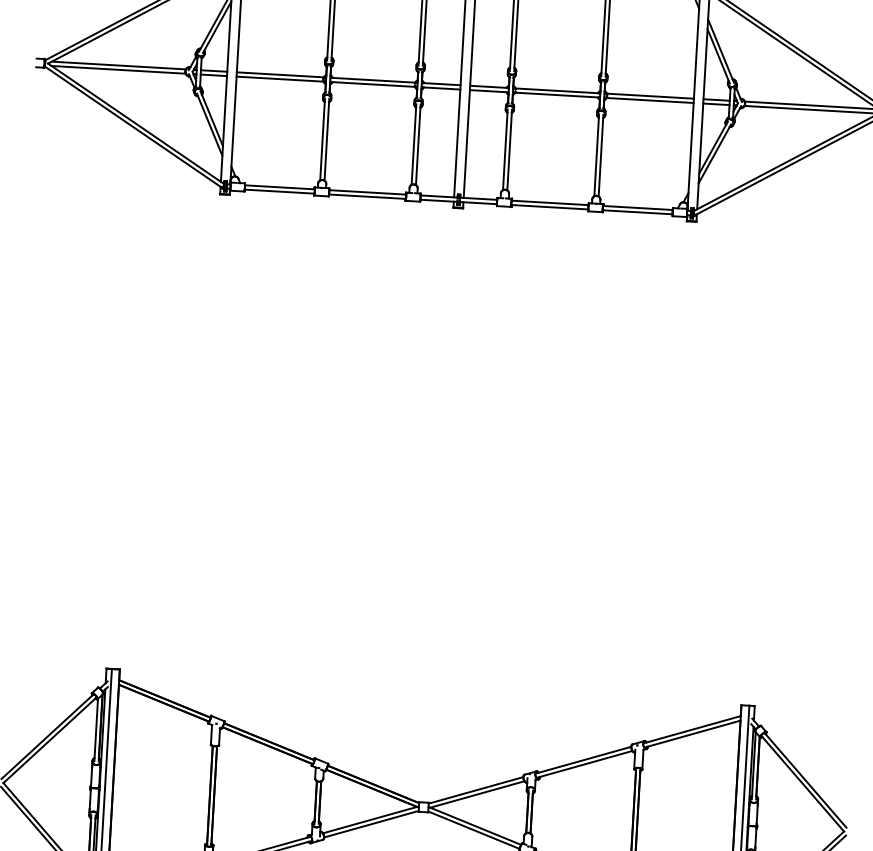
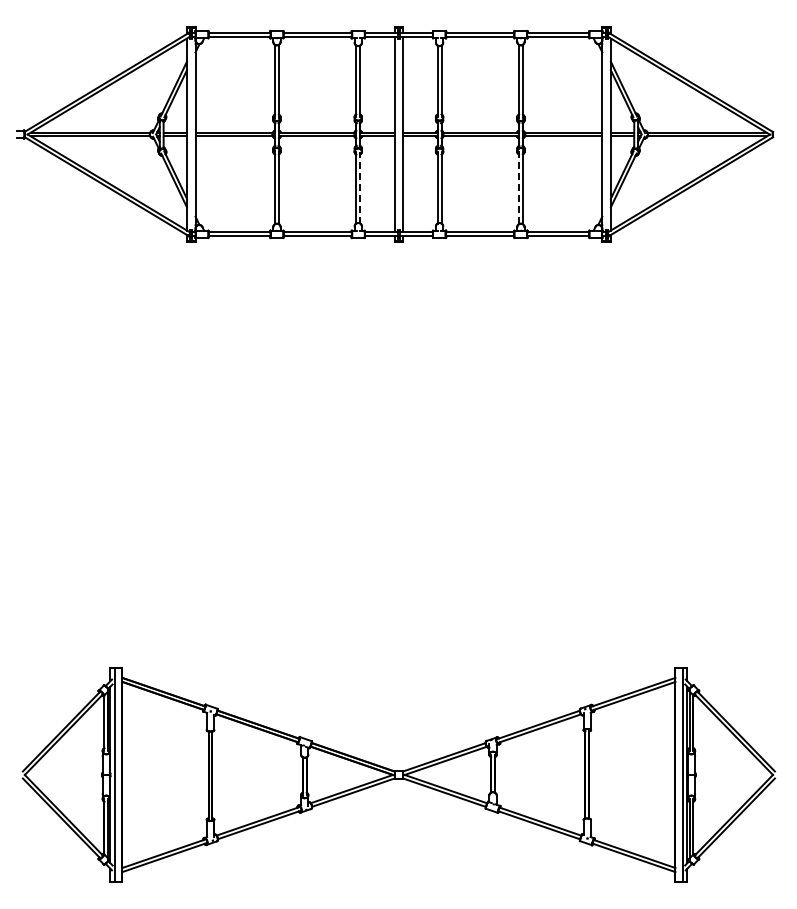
line: (418, 144) -> (360, 187), solid -> dashed
line: (596, 156) -> (518, 188), solid -> dashed

